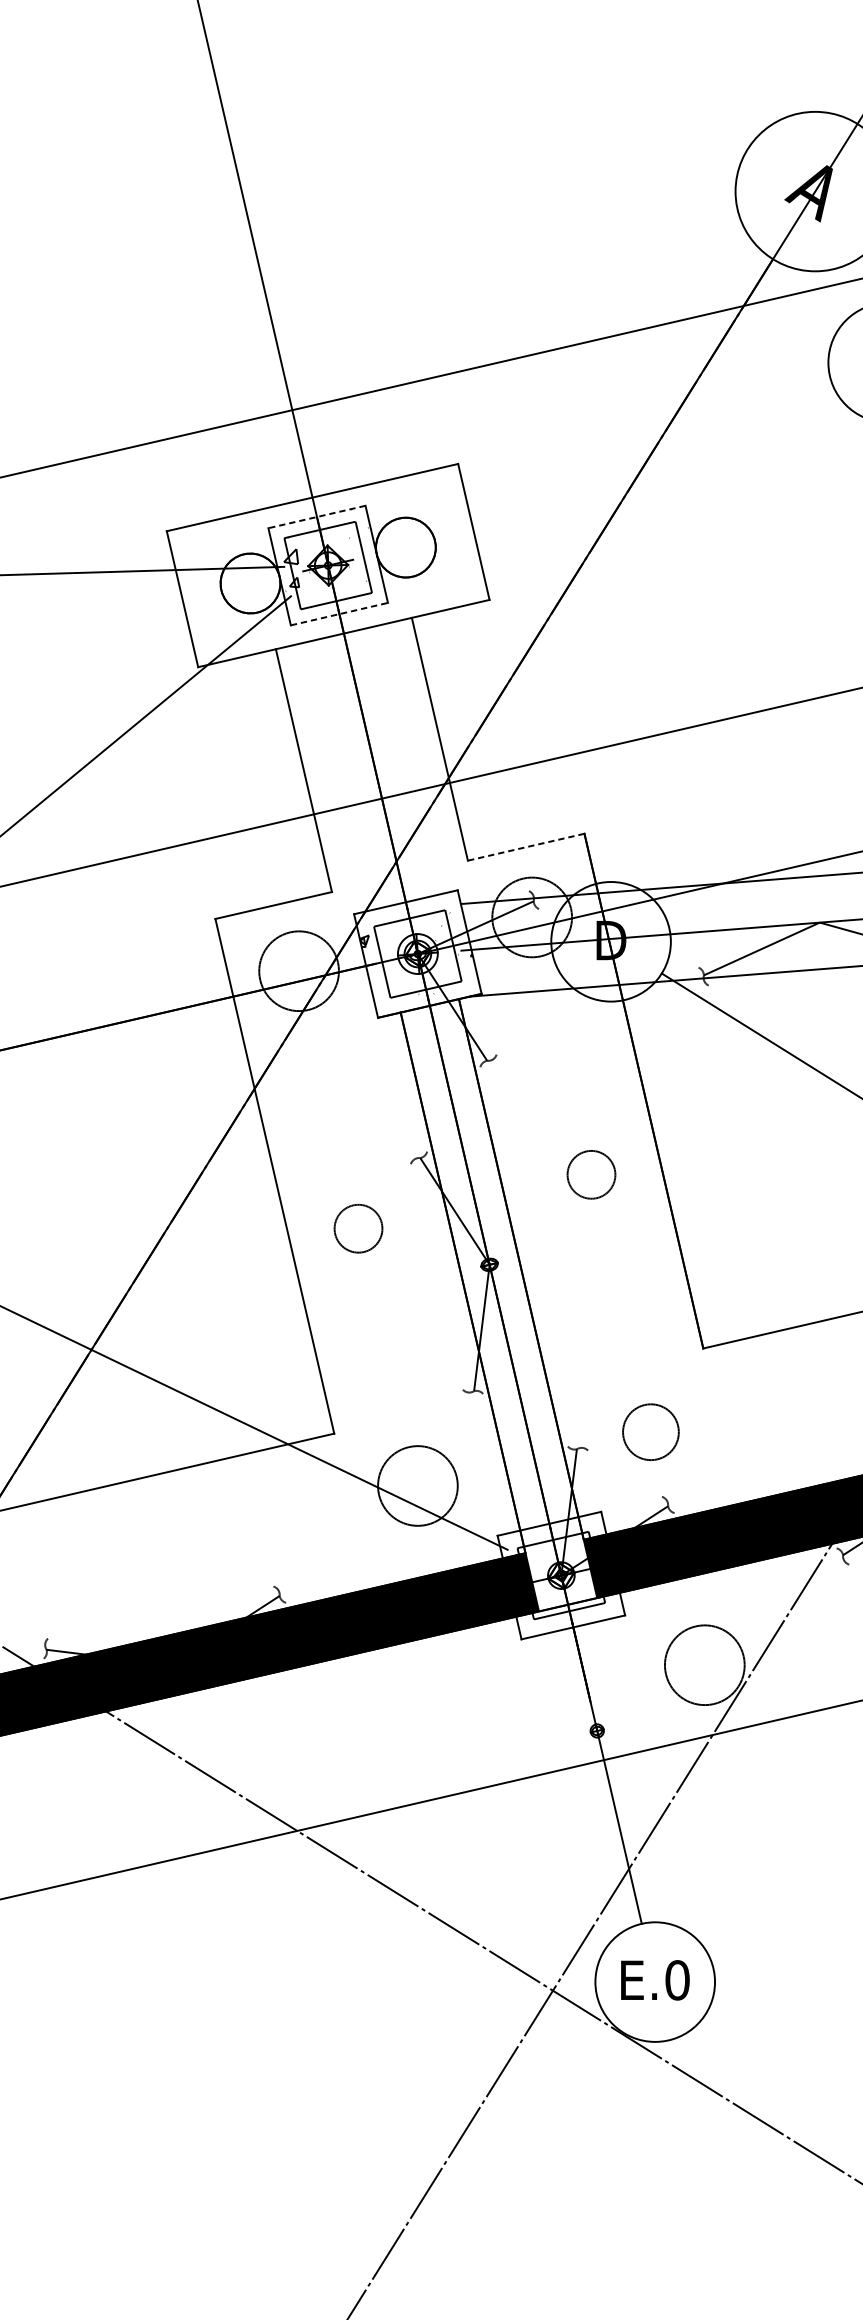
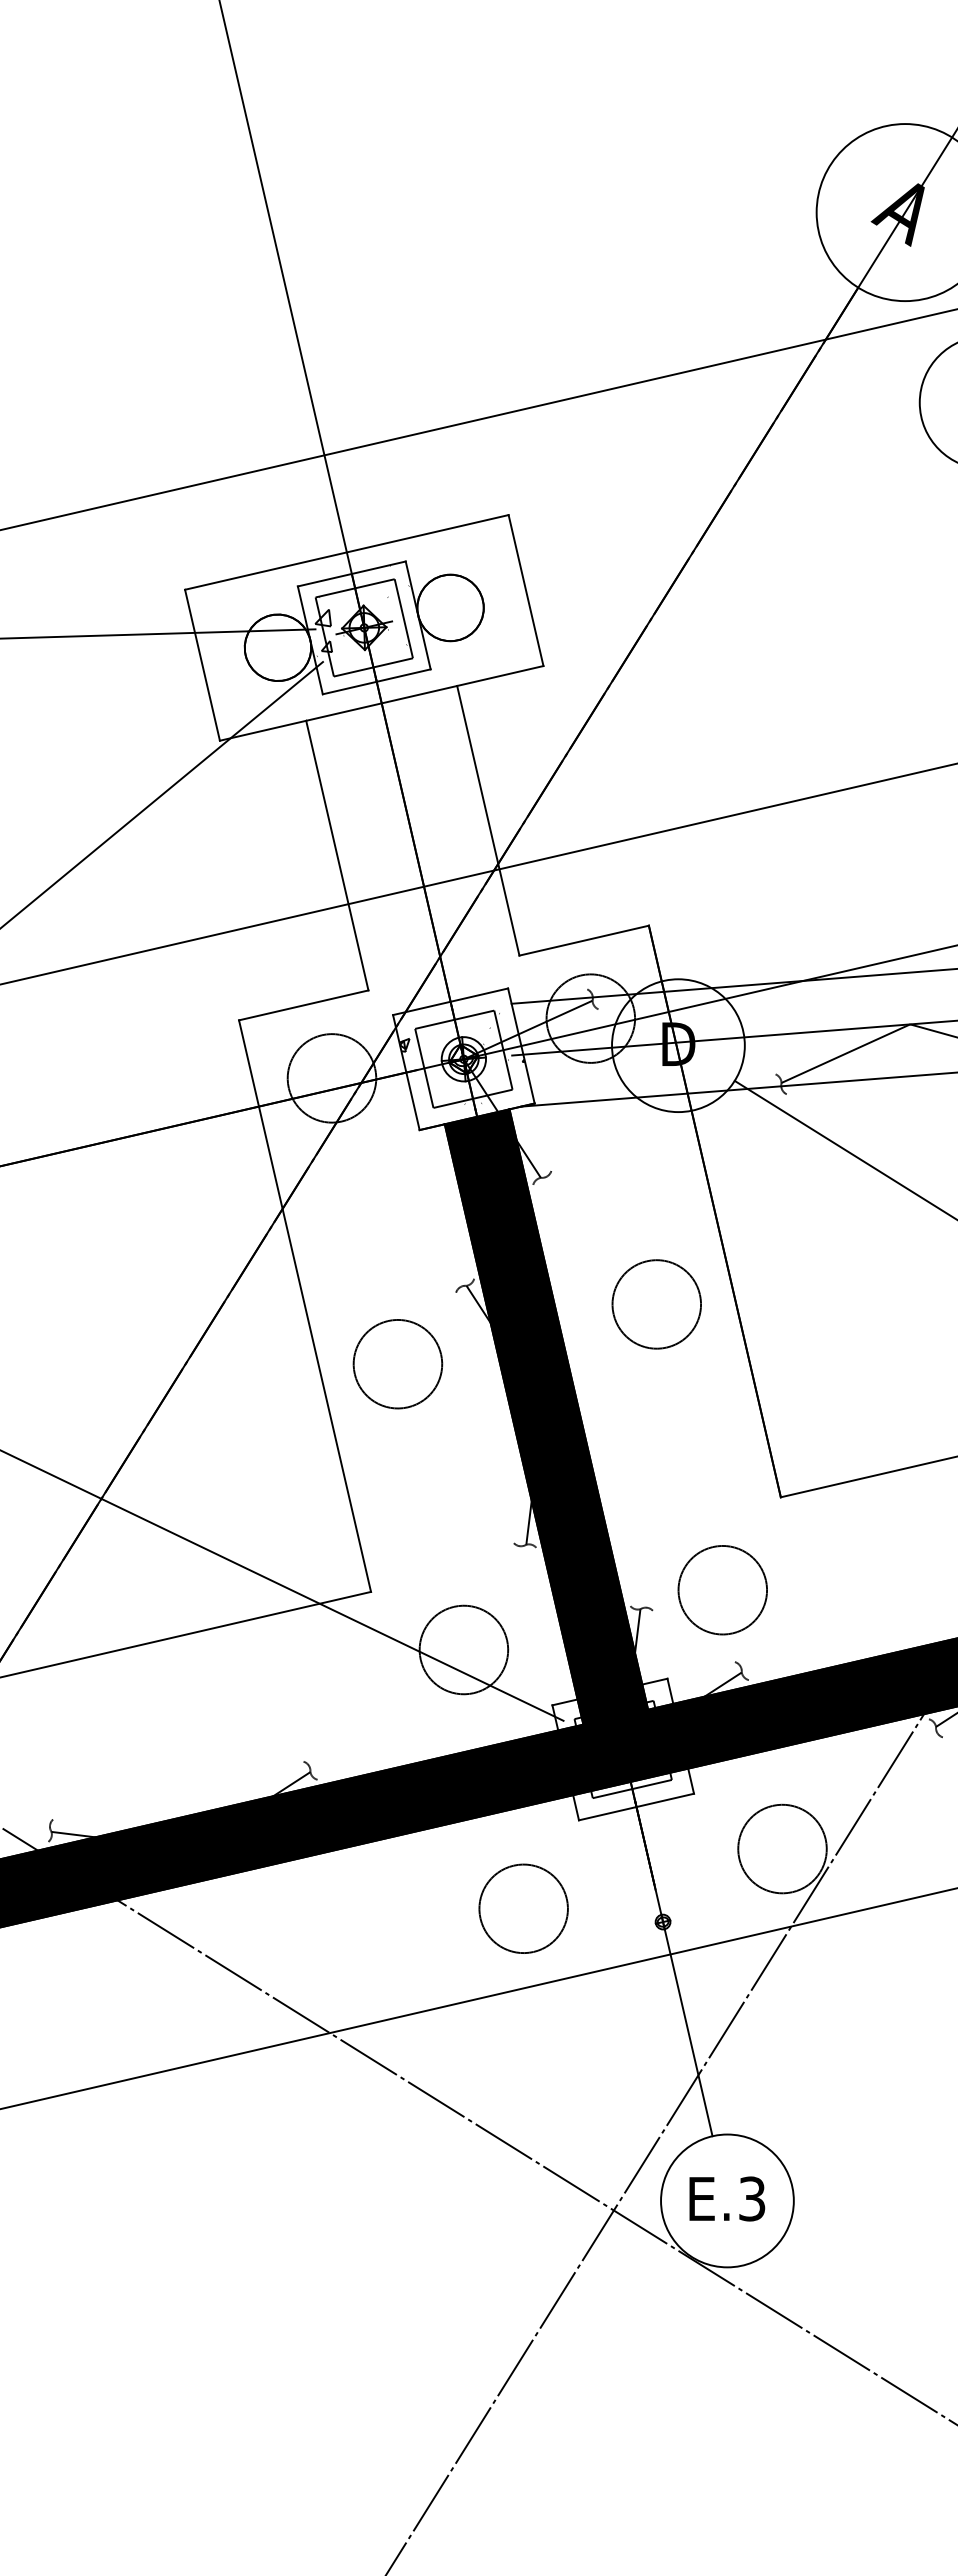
line: (316, 517) -> (351, 574), dashed -> solid
line: (340, 613) -> (377, 681), dashed -> solid
line: (525, 847) -> (583, 940), dashed -> solid
part: (591, 1174) -> (656, 1304), size x1.67
part: (358, 1228) -> (397, 1364), size x1.67
fill: (498, 1305) -> (553, 1449), added
part: (650, 1432) -> (722, 1590), size x1.43
part: (471, 1718) -> (523, 1908), added
text: (676, 1979) -> (751, 2198), E.0 -> E.3

